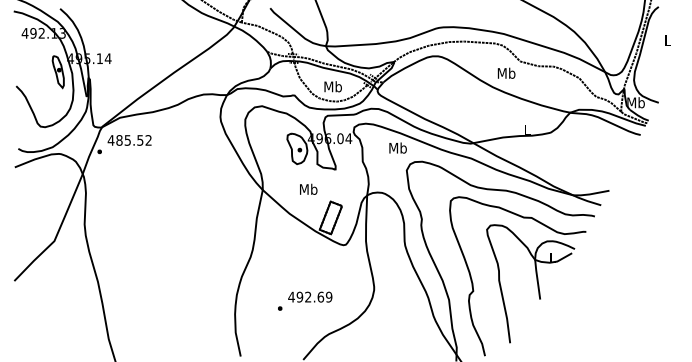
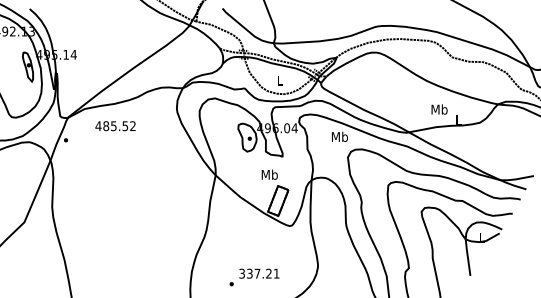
text: (506, 72) -> (439, 108), moved
text: (332, 86) -> (279, 80), Mb -> L
text: (129, 140) -> (115, 126), moved
text: (308, 188) -> (269, 173), moved
text: (310, 296) -> (259, 273), 492.69 -> 337.21

